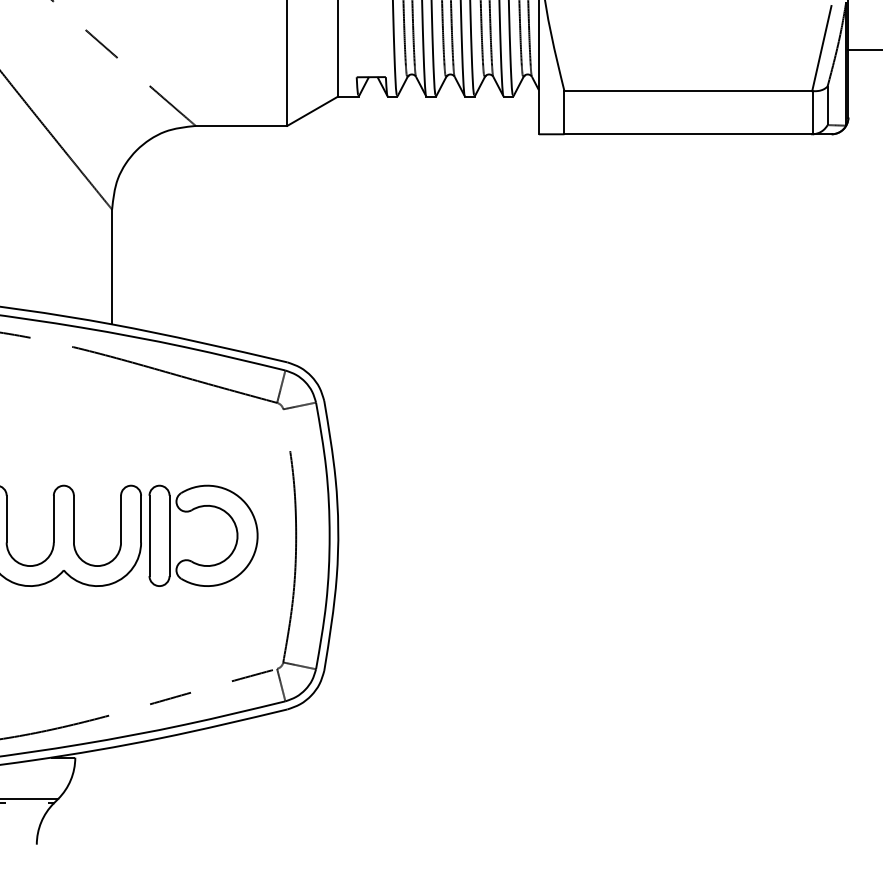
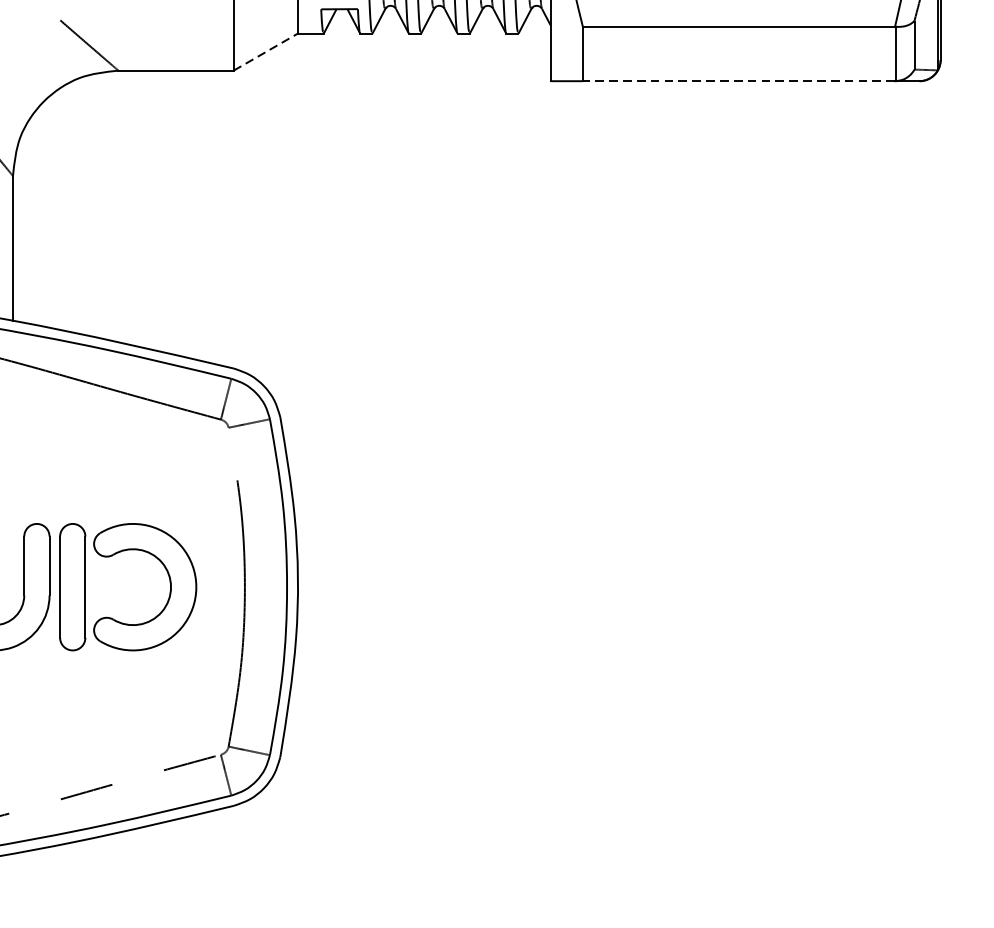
line: (313, 111) -> (266, 52), solid -> dashed
line: (688, 134) -> (739, 81), solid -> dashed

